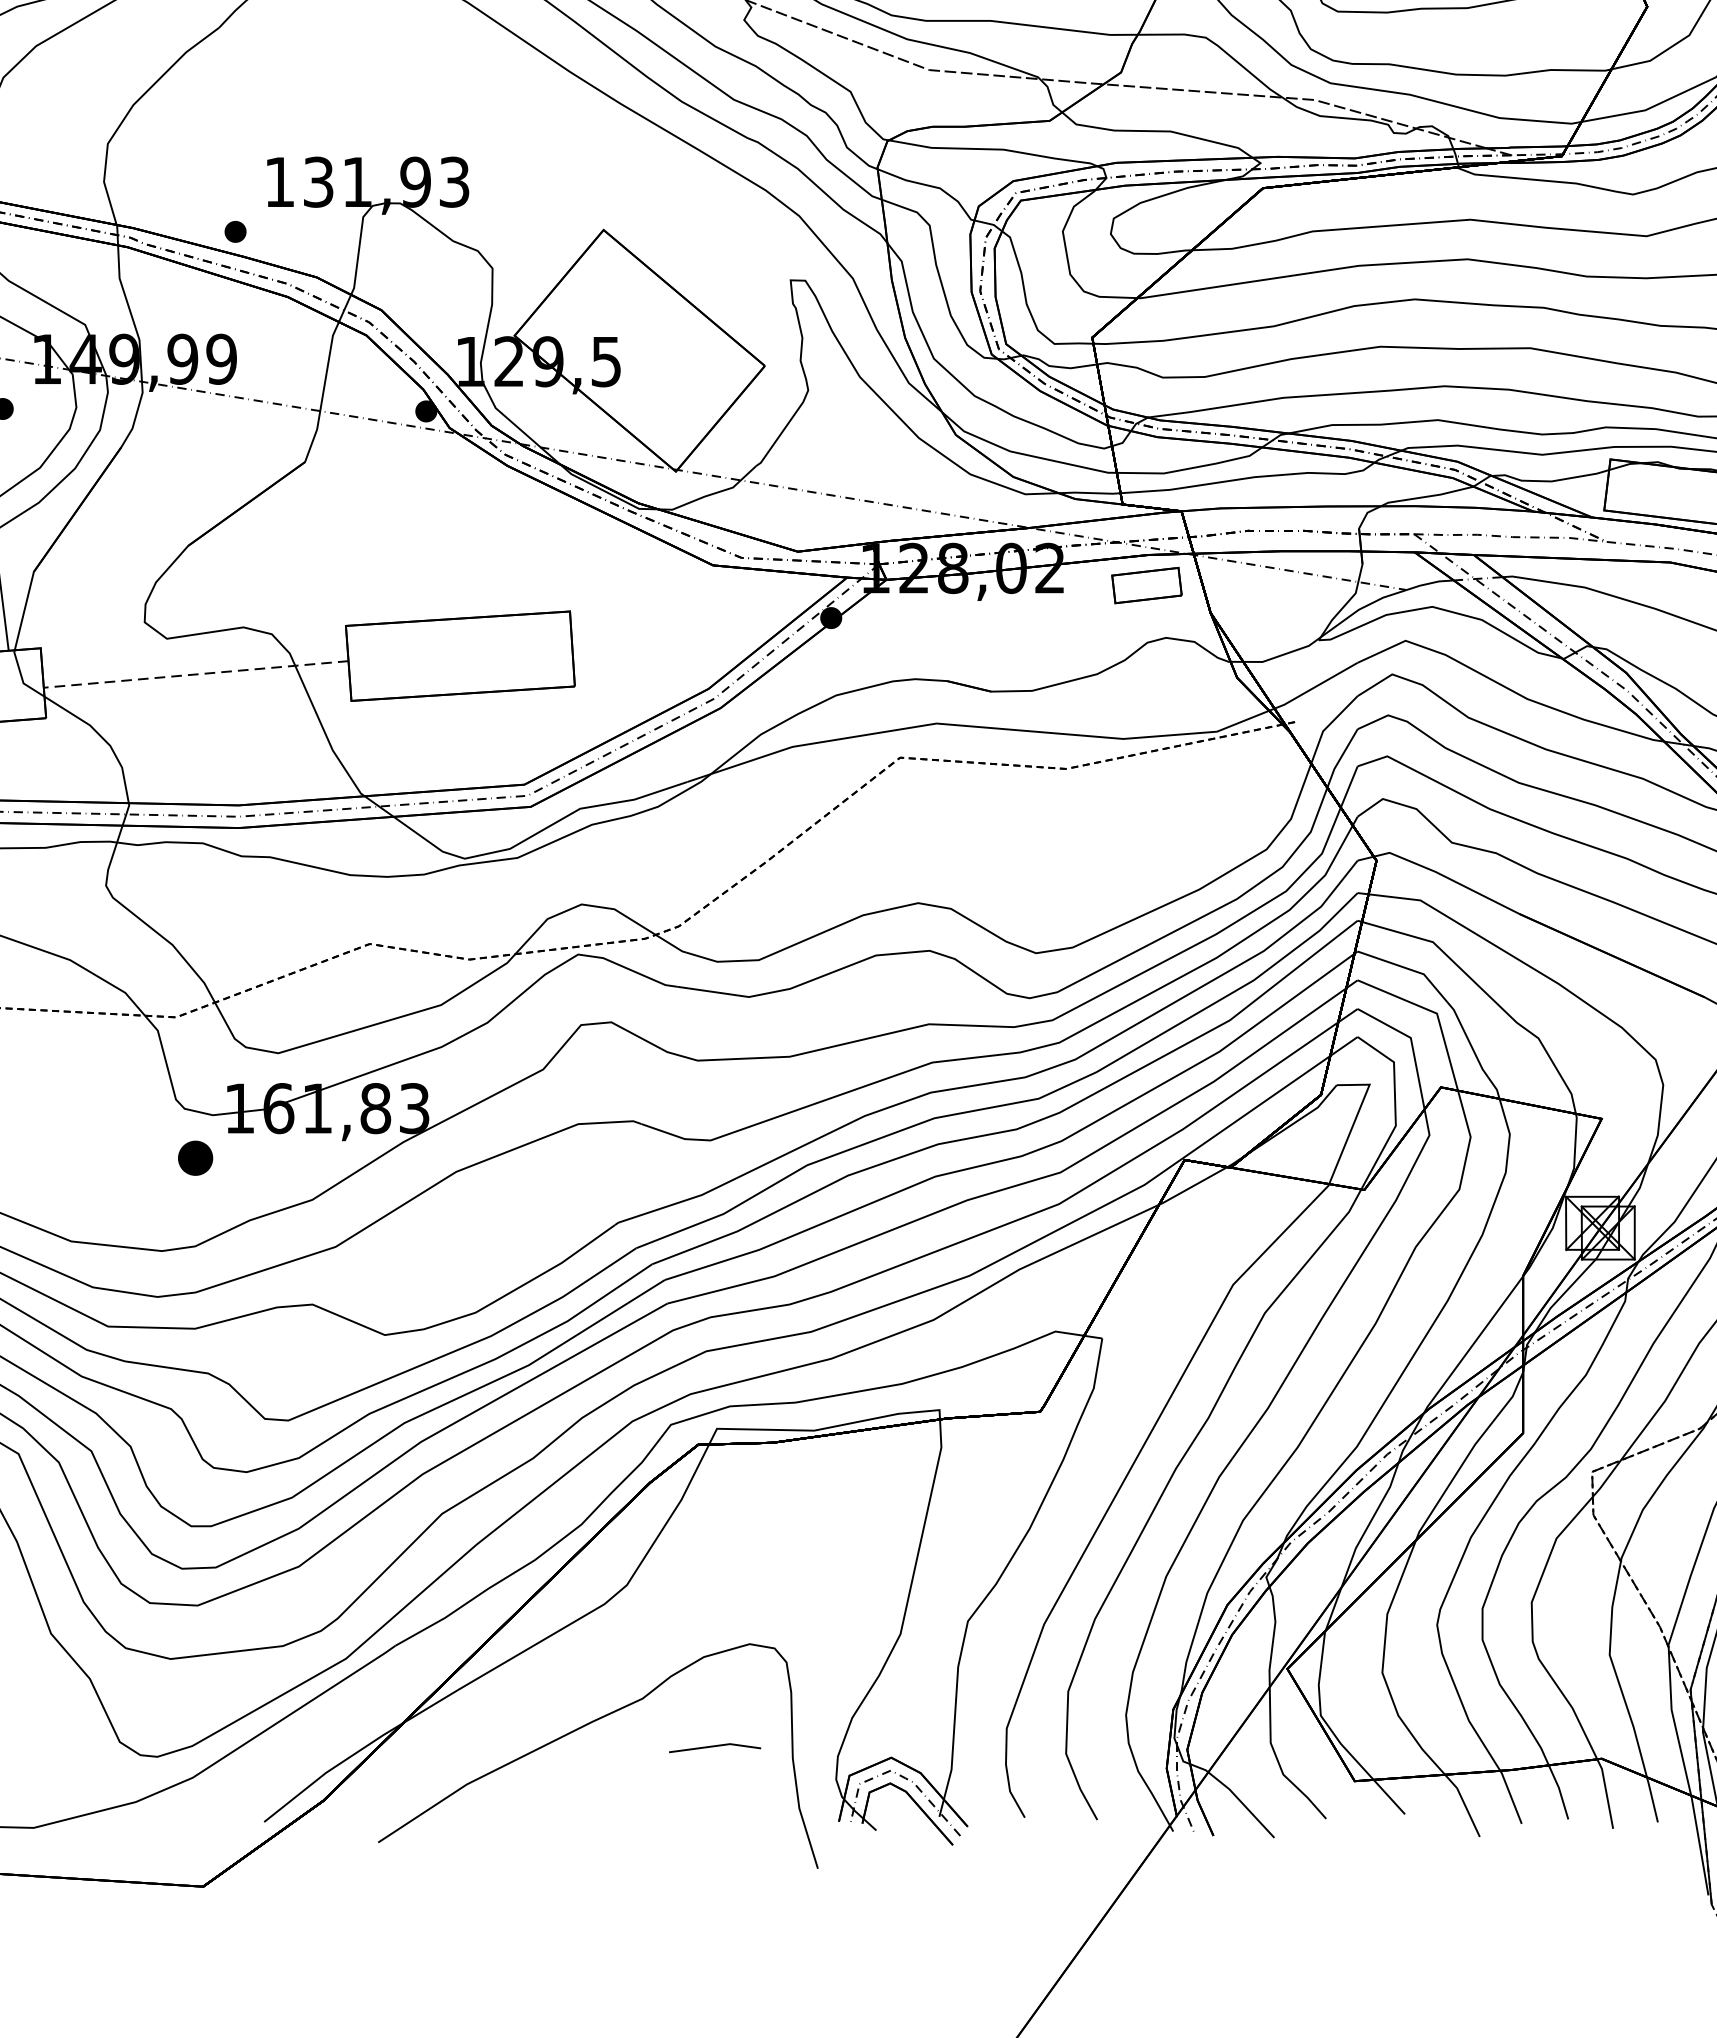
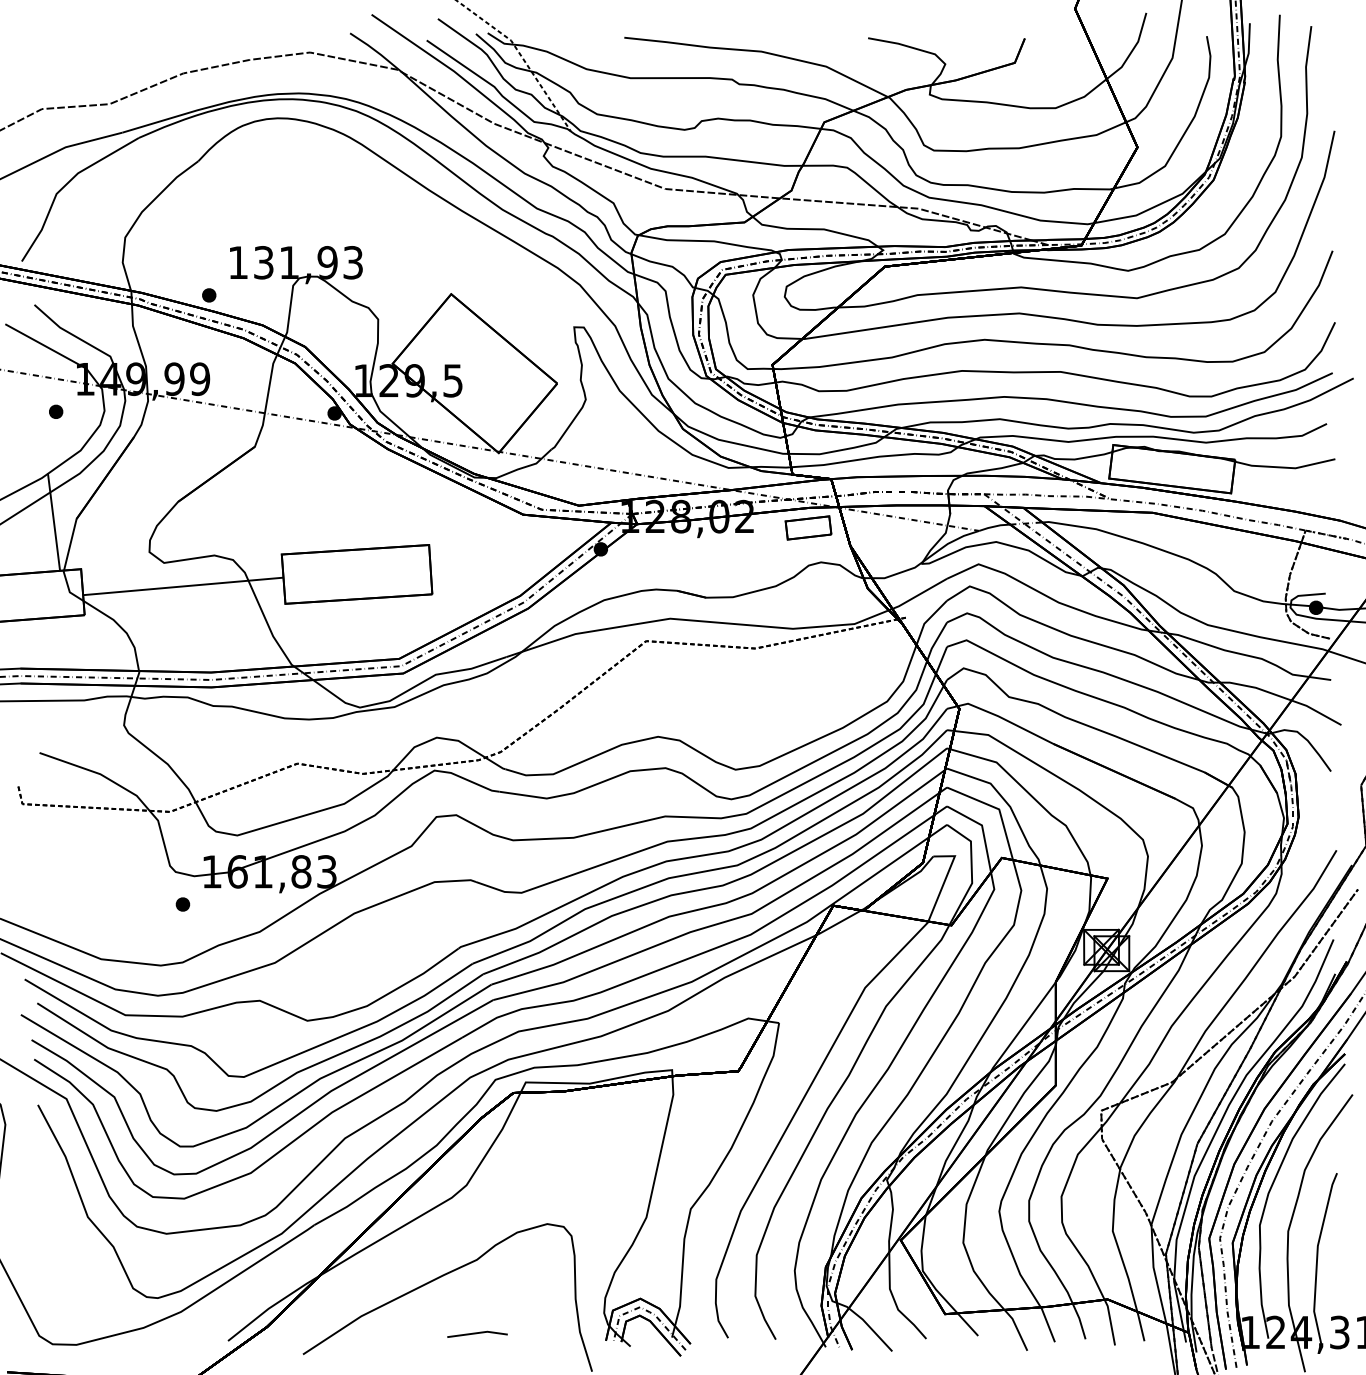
line: (196, 674) -> (183, 586), dashed -> solid
part: (194, 1158) -> (182, 904), size x0.62
line: (715, 1746) -> (477, 1333), moved

